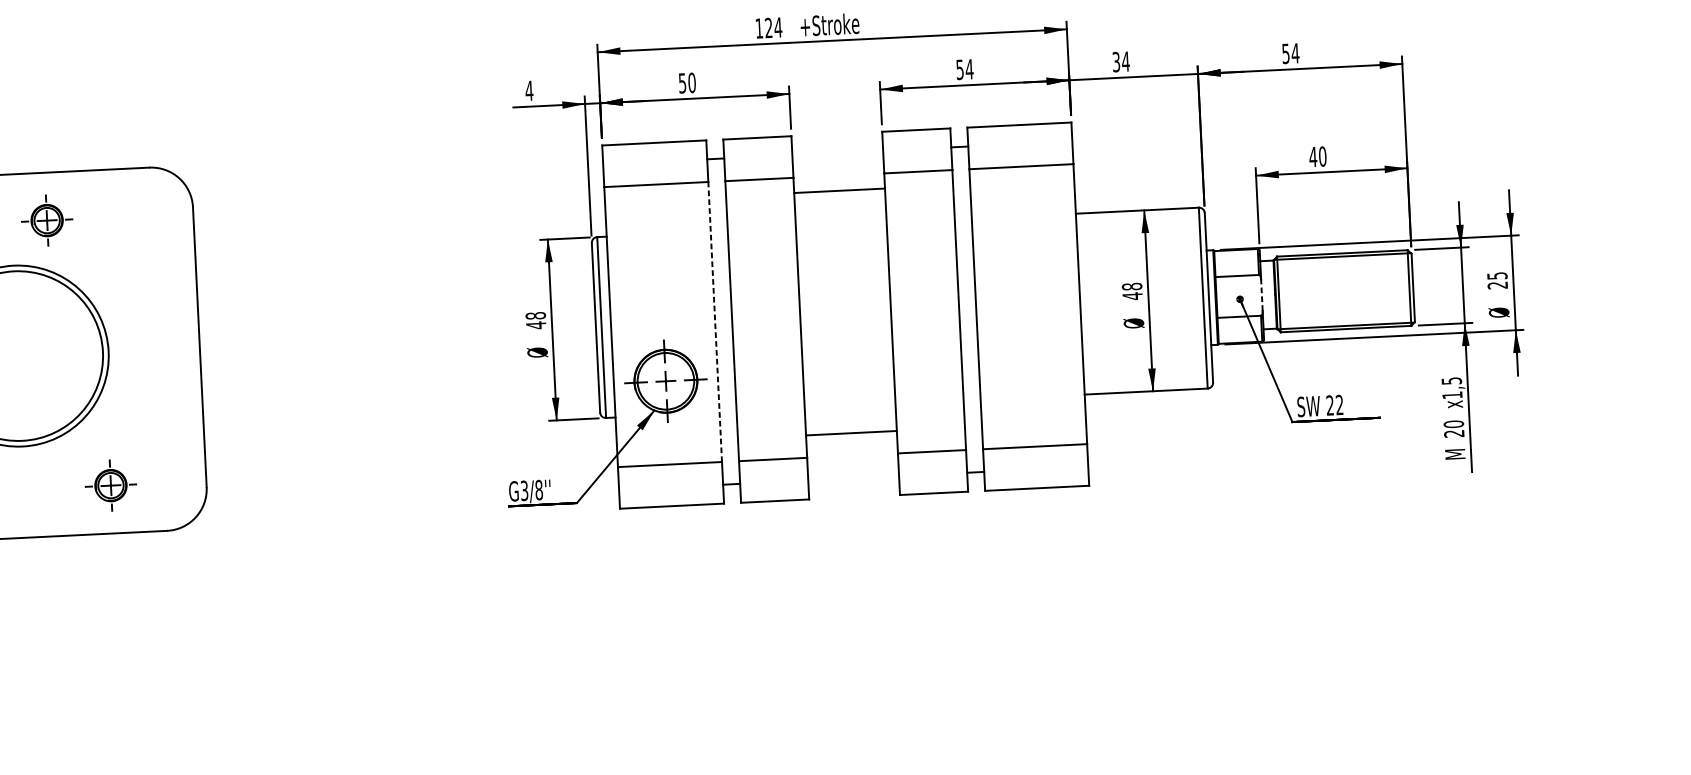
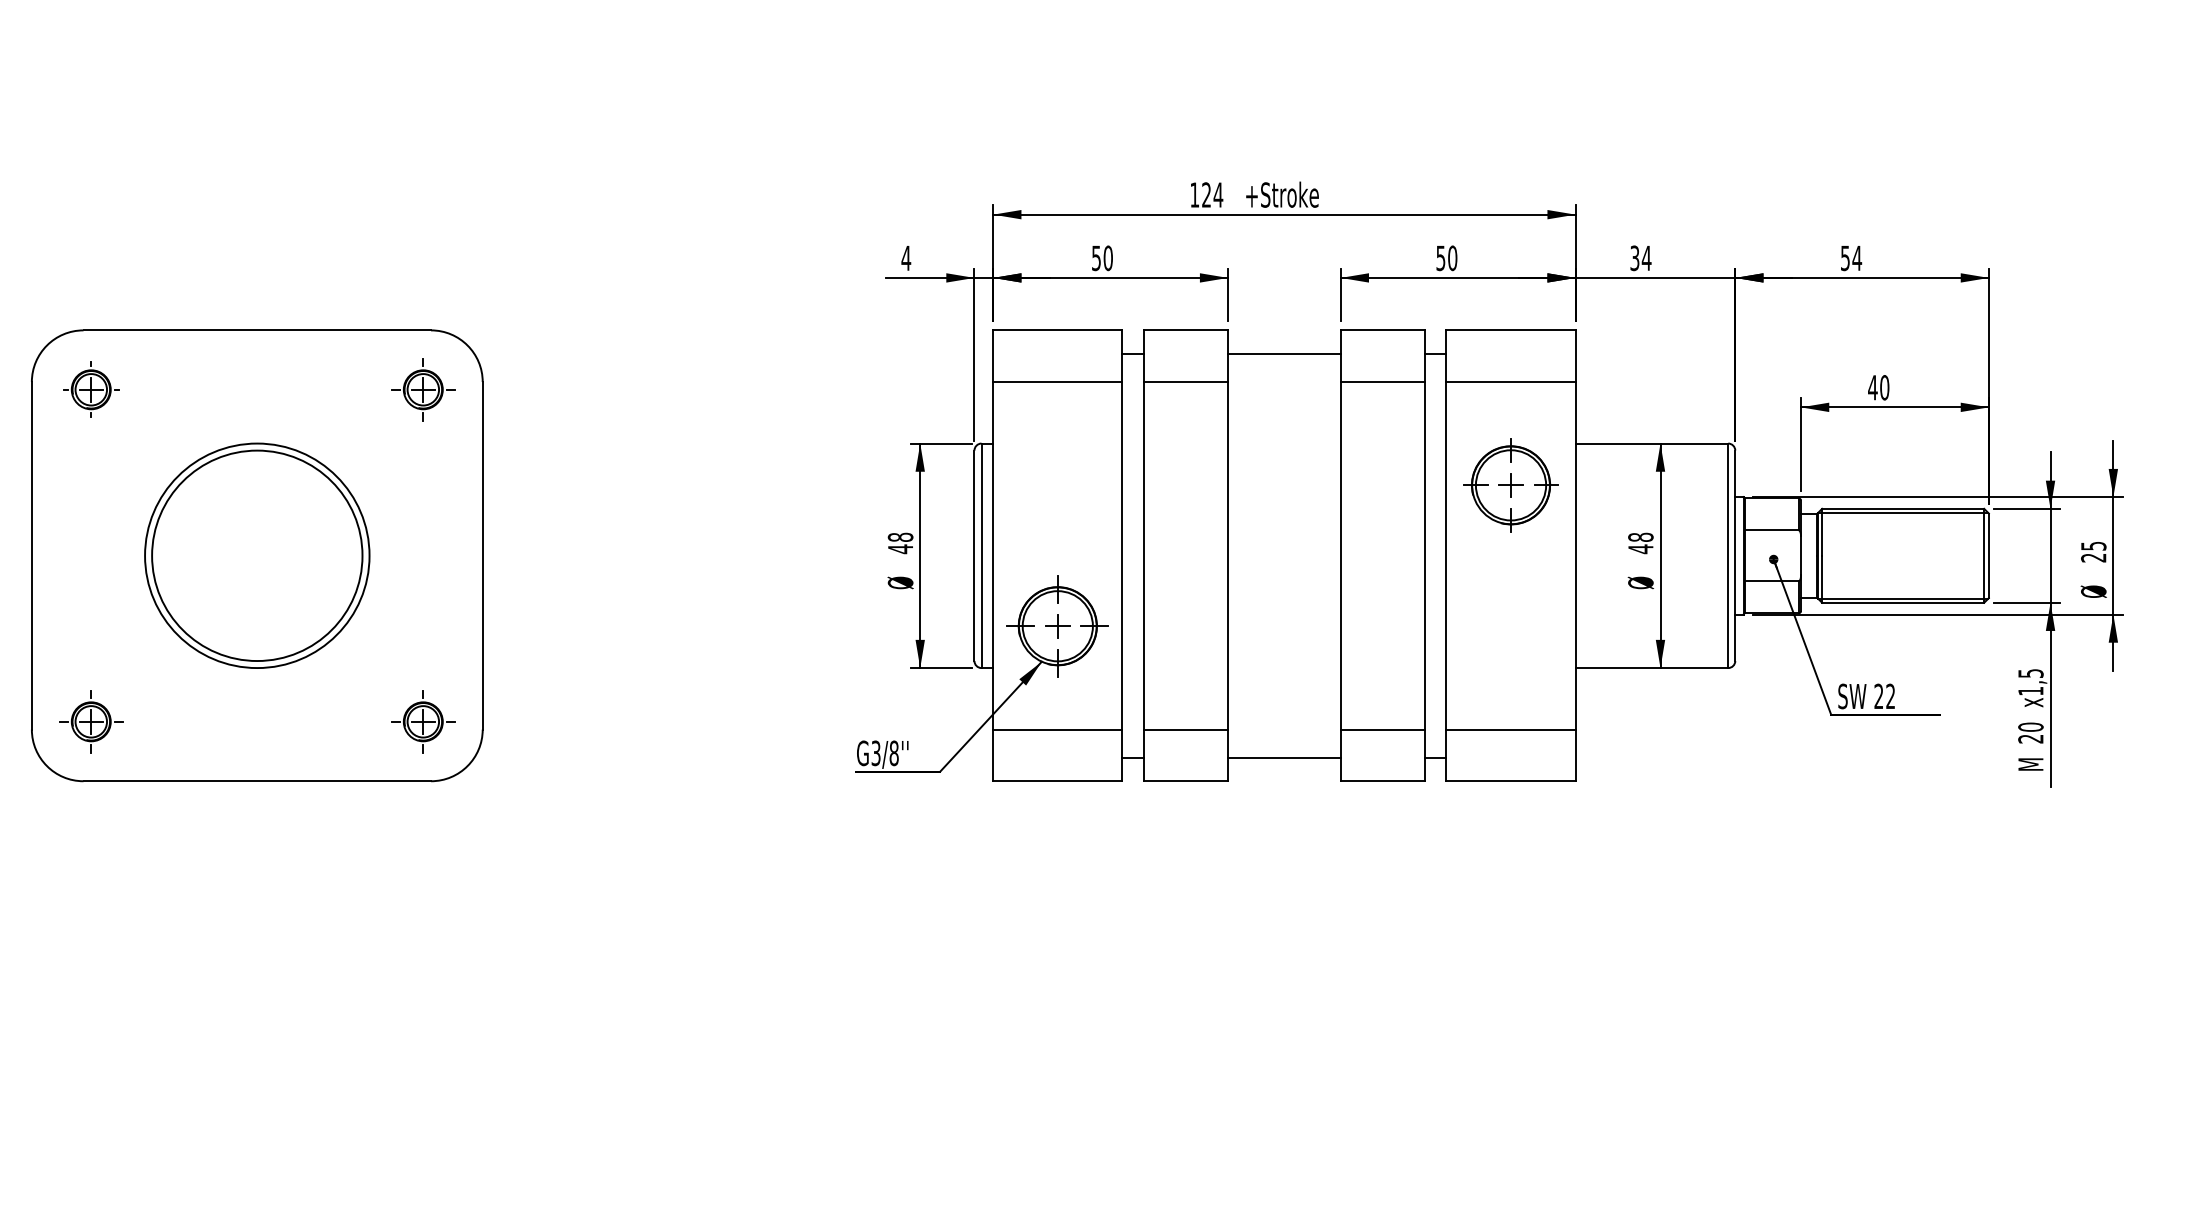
text: (969, 69) -> (1452, 258), 54 -> 50
line: (839, 190) -> (1284, 353), moved
part: (47, 220) -> (423, 389), moved
part: (1025, 250) -> (1510, 485), added
line: (1262, 295) -> (1801, 555), dashed -> solid
line: (715, 321) -> (1122, 555), dashed -> solid
line: (851, 432) -> (1284, 757), moved
part: (111, 485) -> (423, 721), moved

